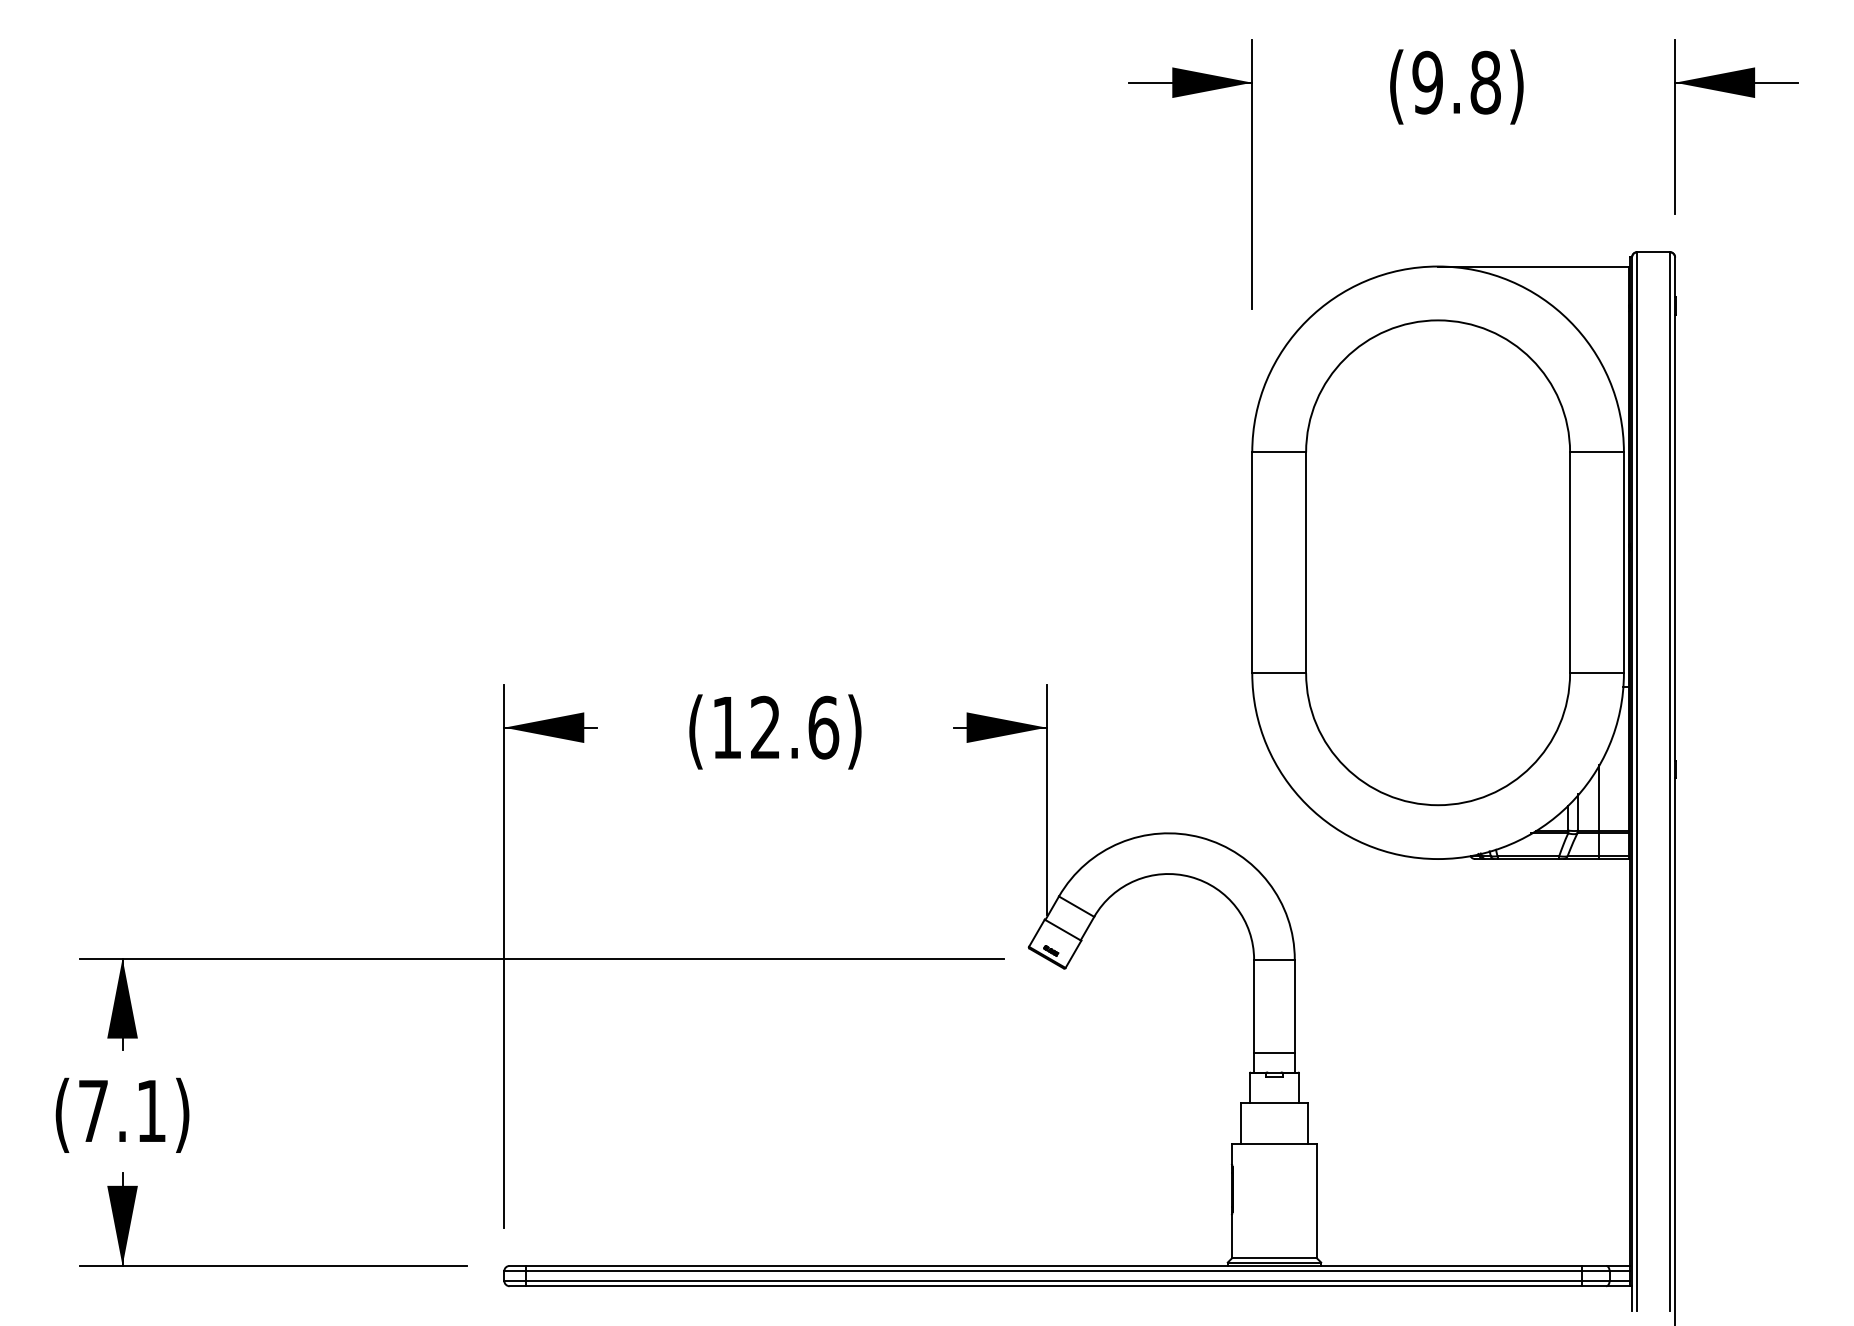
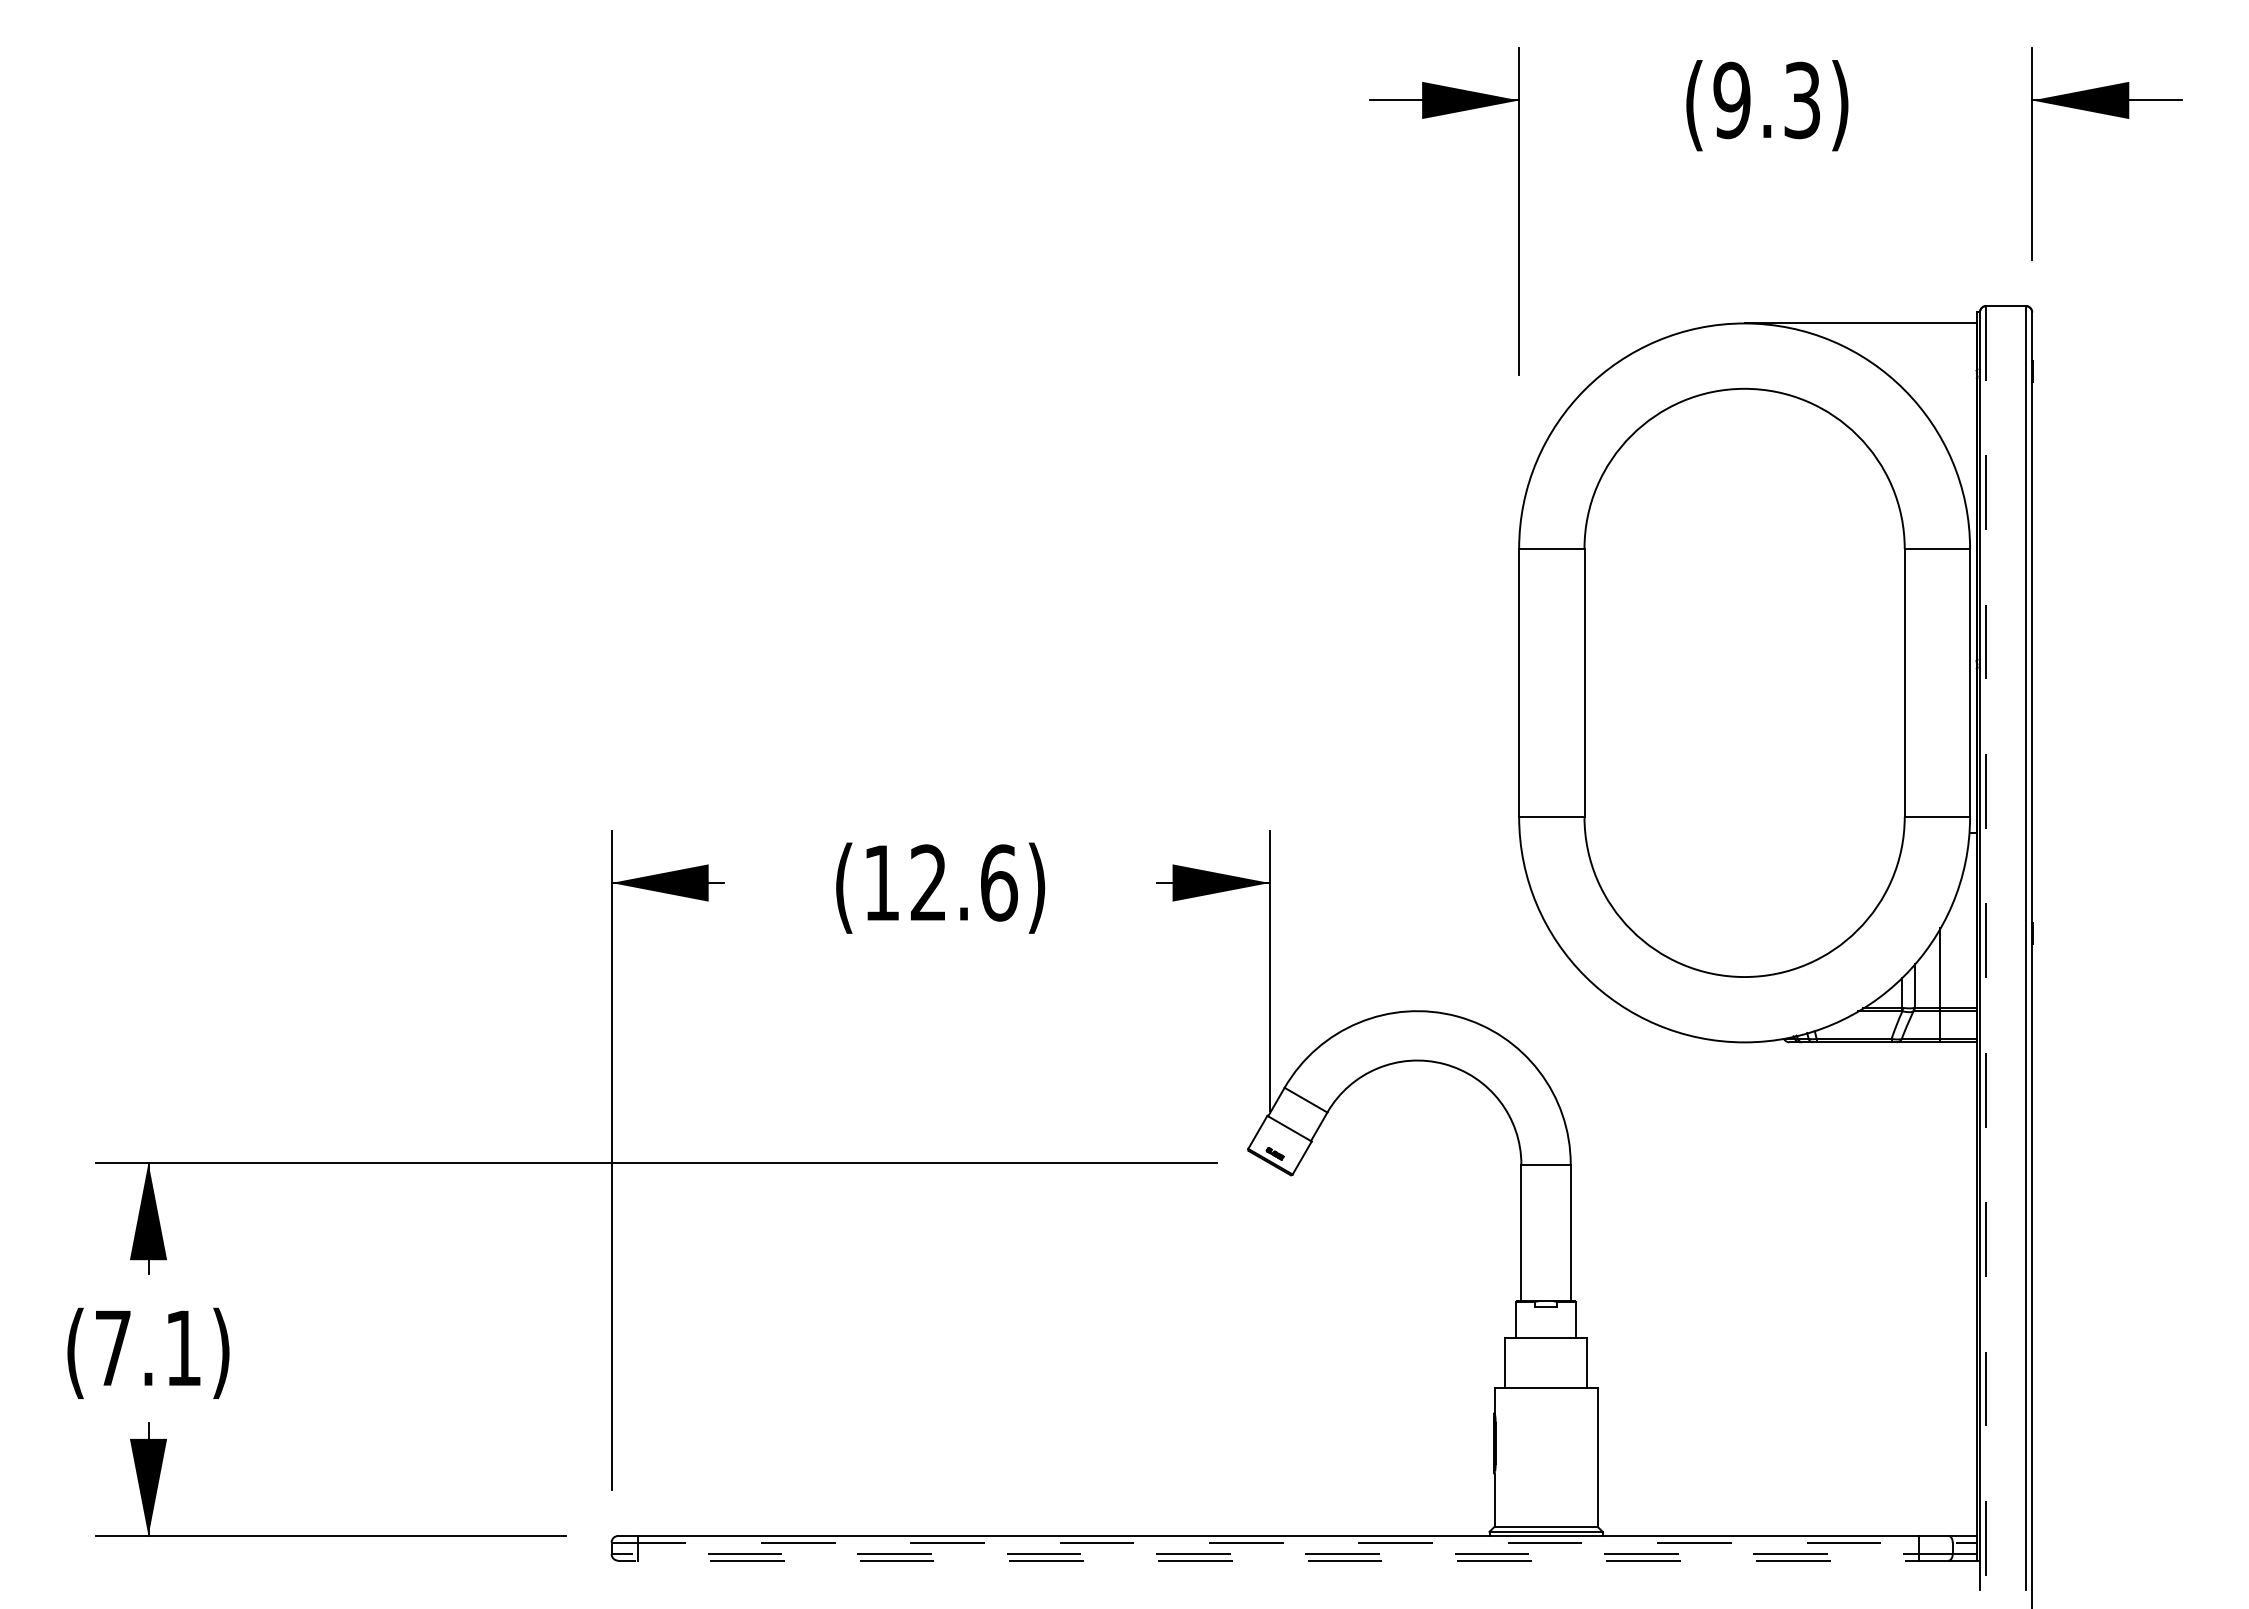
text: (1485, 82) -> (1802, 100), (9.8) -> (9.3)
line: (1637, 781) -> (1986, 948), solid -> dashed
line: (1273, 1052) -> (1545, 1277), removed
line: (1067, 1271) -> (1294, 1542), solid -> dashed
line: (1067, 1281) -> (1294, 1554), solid -> dashed
line: (1071, 1286) -> (1299, 1560), solid -> dashed

